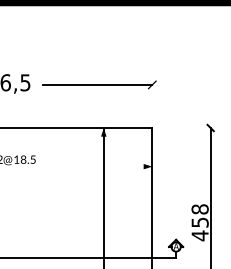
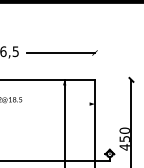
text: (199, 208) -> (124, 130), 458 -> 450

